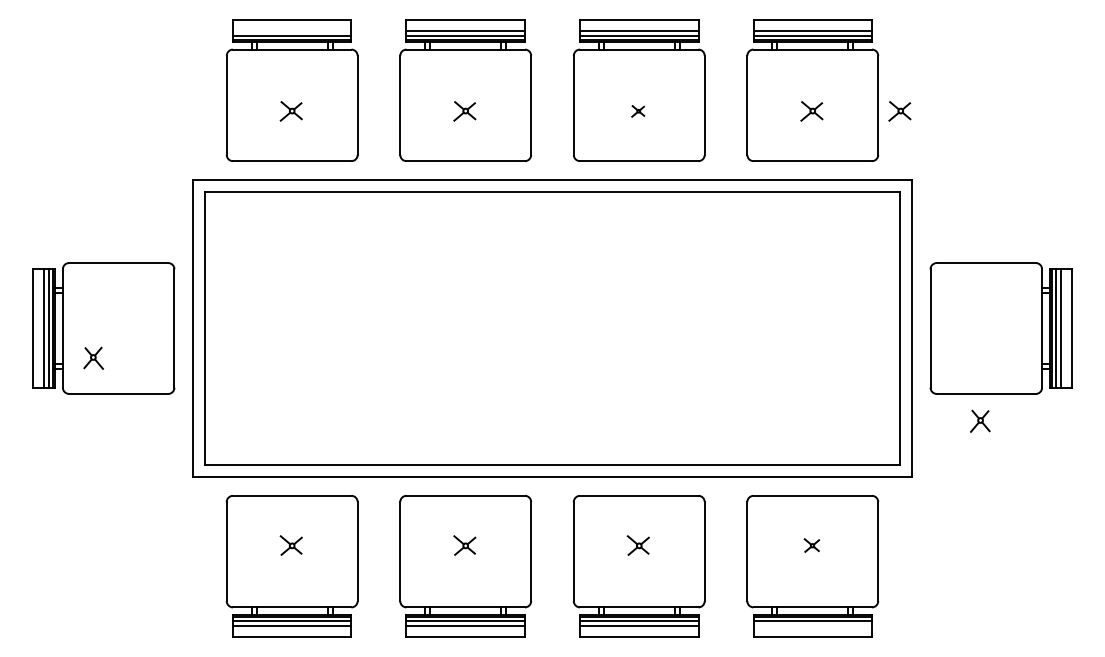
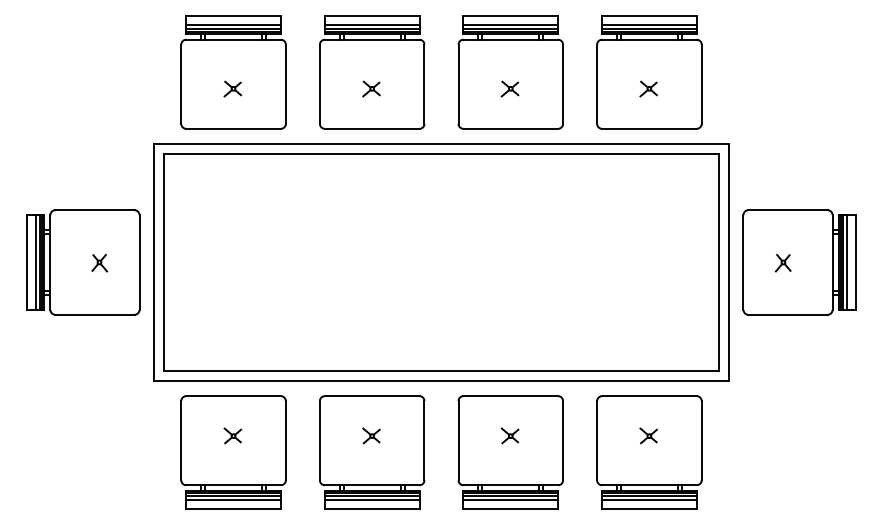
line: (291, 31) -> (233, 25), added
part: (637, 111) -> (509, 89), size x1.67
part: (899, 111) -> (718, 89), removed
part: (93, 357) -> (99, 262), moved
part: (980, 420) -> (783, 262), moved
part: (811, 545) -> (648, 435), size x1.43
line: (812, 625) -> (649, 499), added

